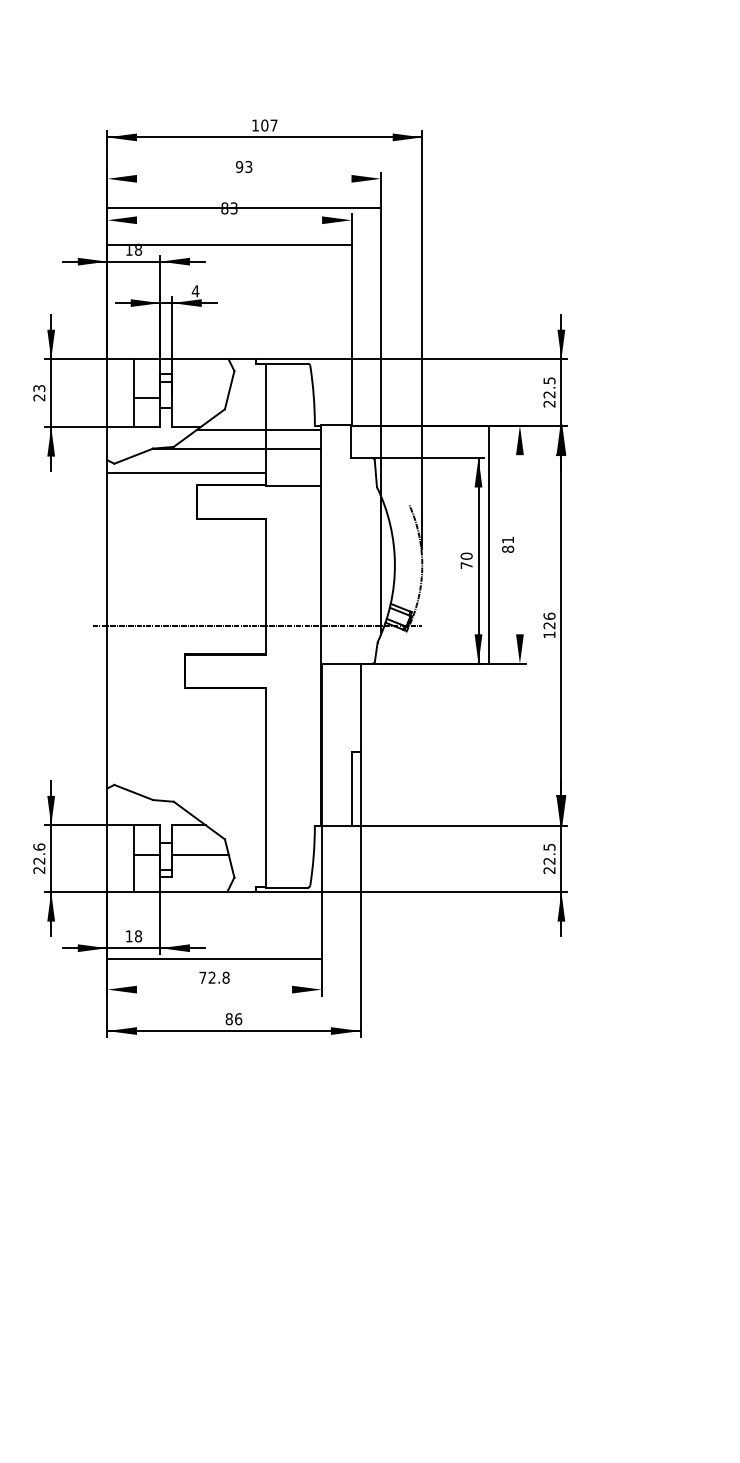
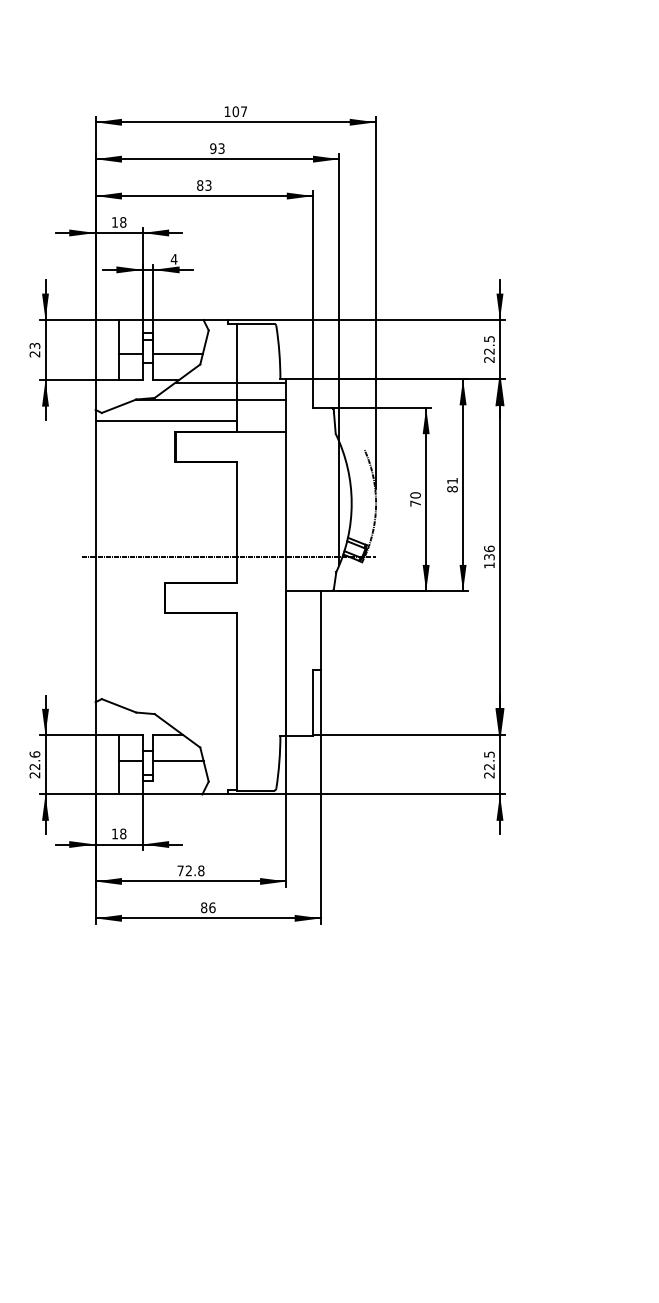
line: (244, 208) -> (217, 159), moved
line: (229, 245) -> (204, 196), moved
line: (199, 398) -> (177, 354), added
line: (488, 544) -> (463, 484), moved
text: (549, 625) -> (489, 557), 126 -> 136
line: (213, 959) -> (190, 881), moved

